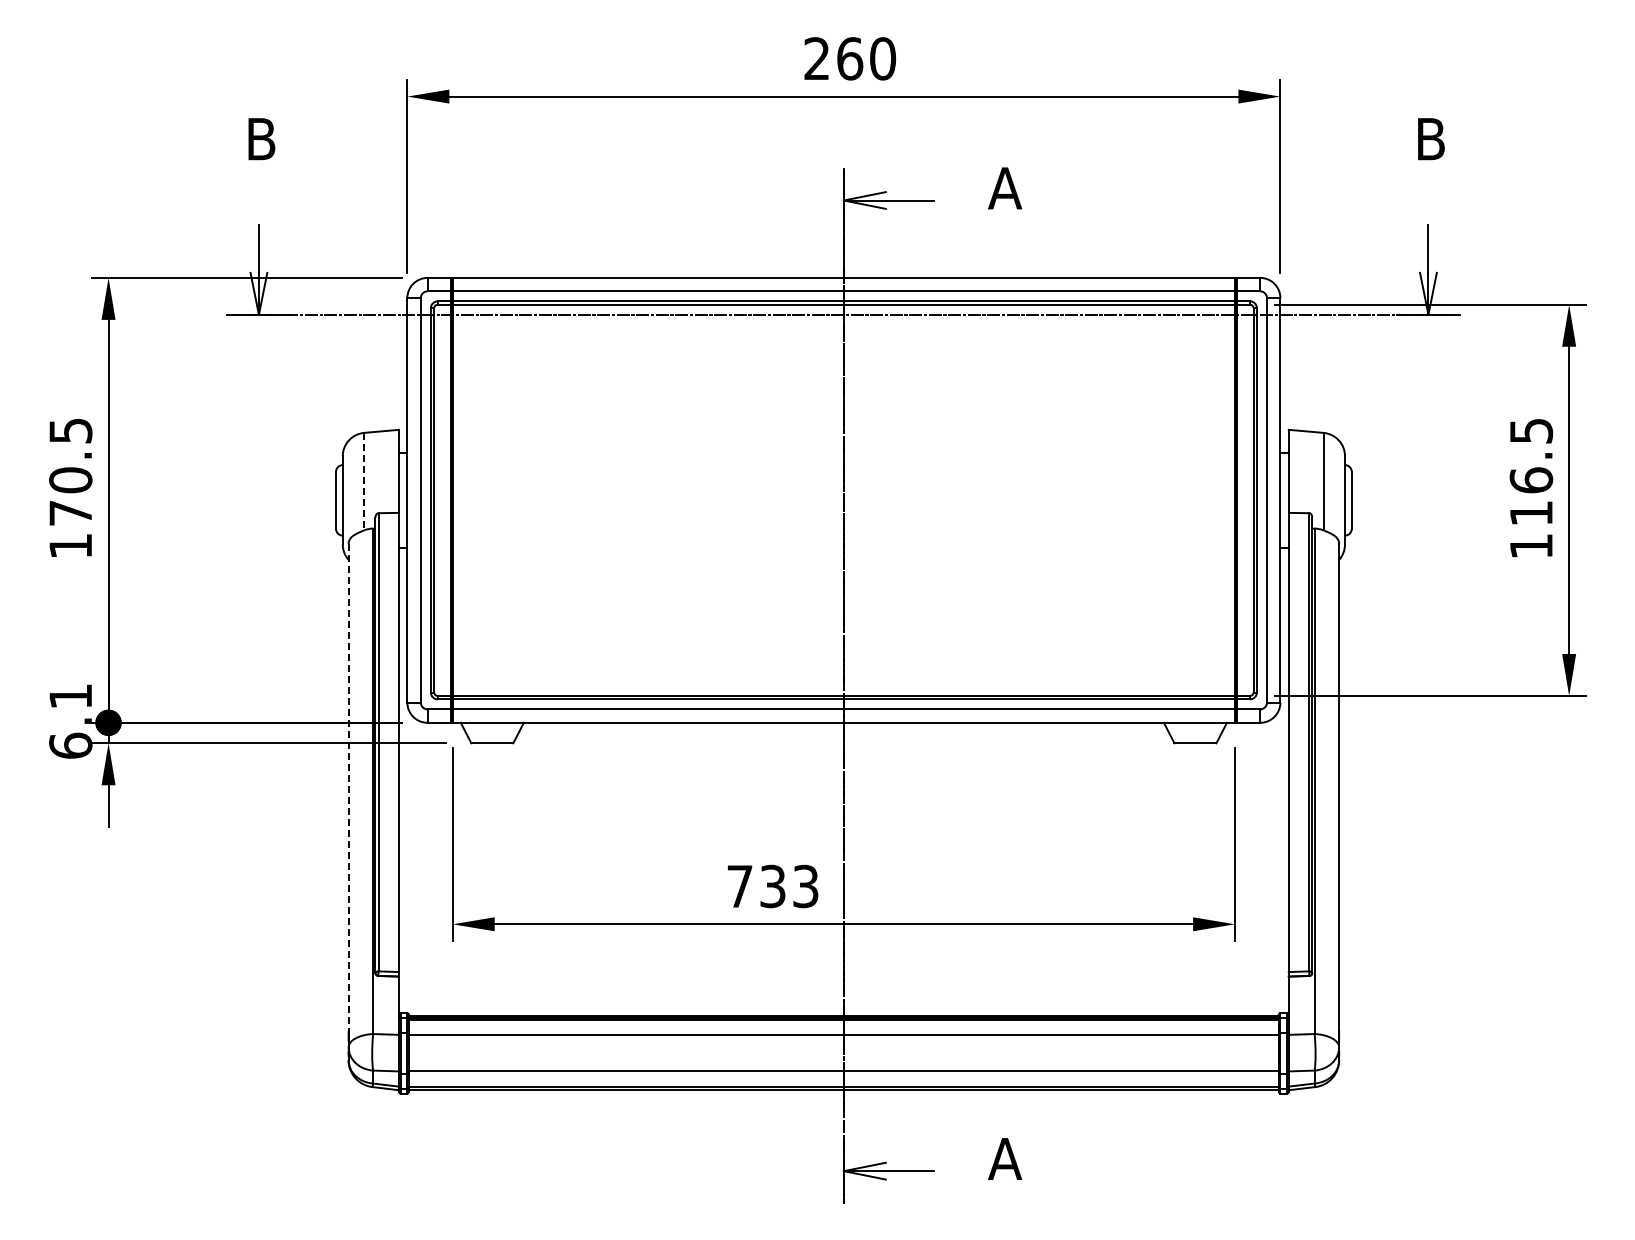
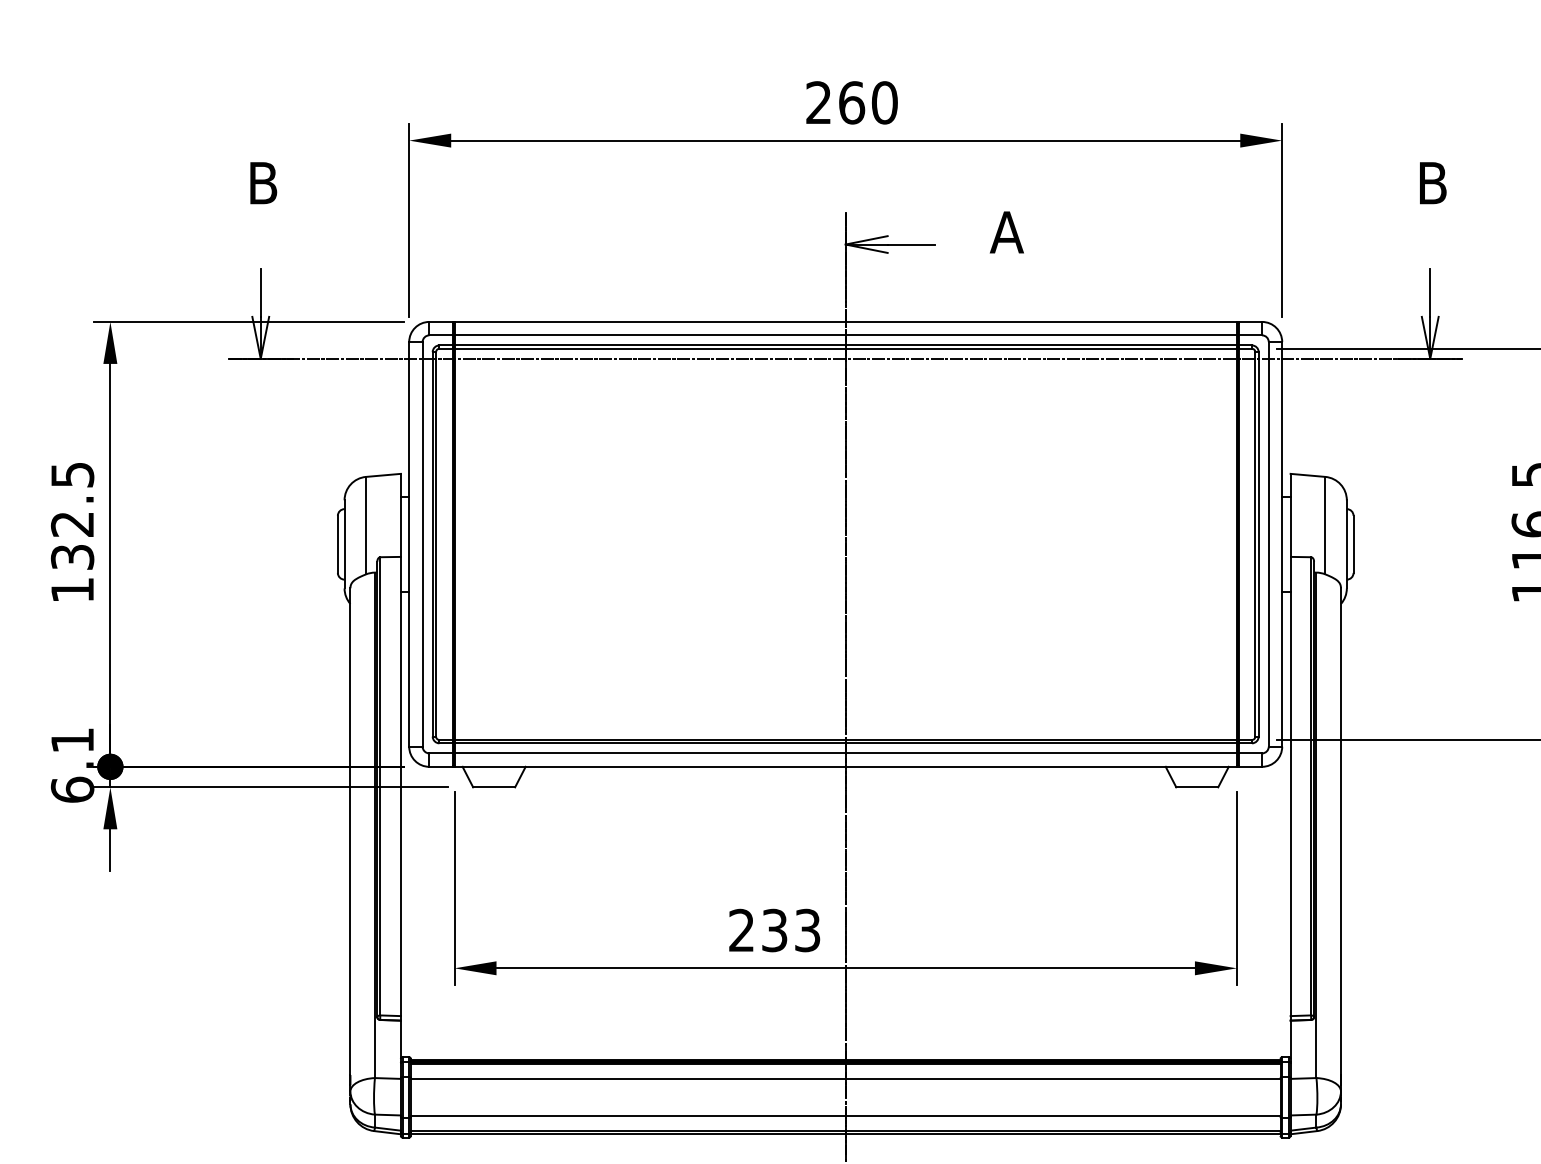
line: (364, 481) -> (366, 525), dashed -> solid
text: (70, 496) -> (72, 540), 170.5 -> 132.5
line: (348, 788) -> (350, 832), dashed -> solid
text: (739, 885) -> (741, 929), 733 -> 233

